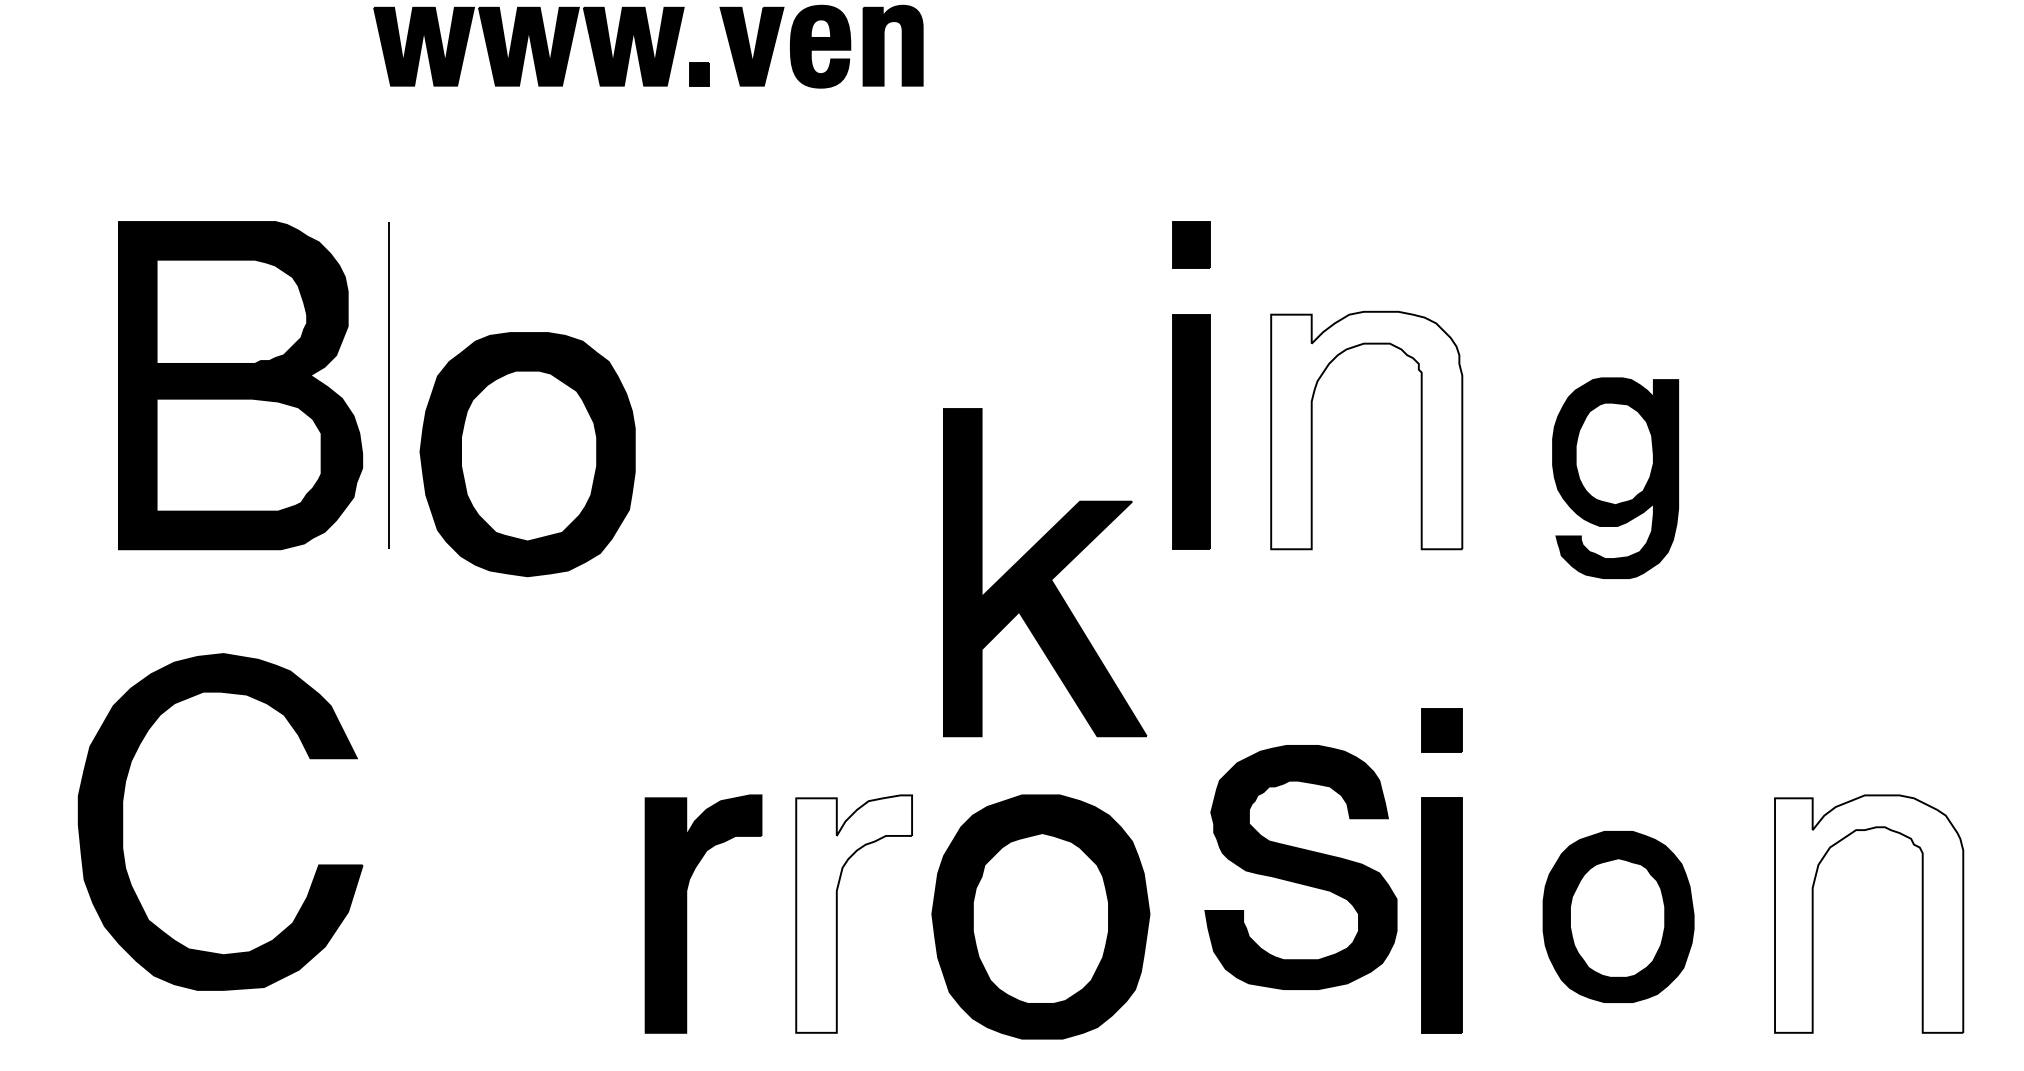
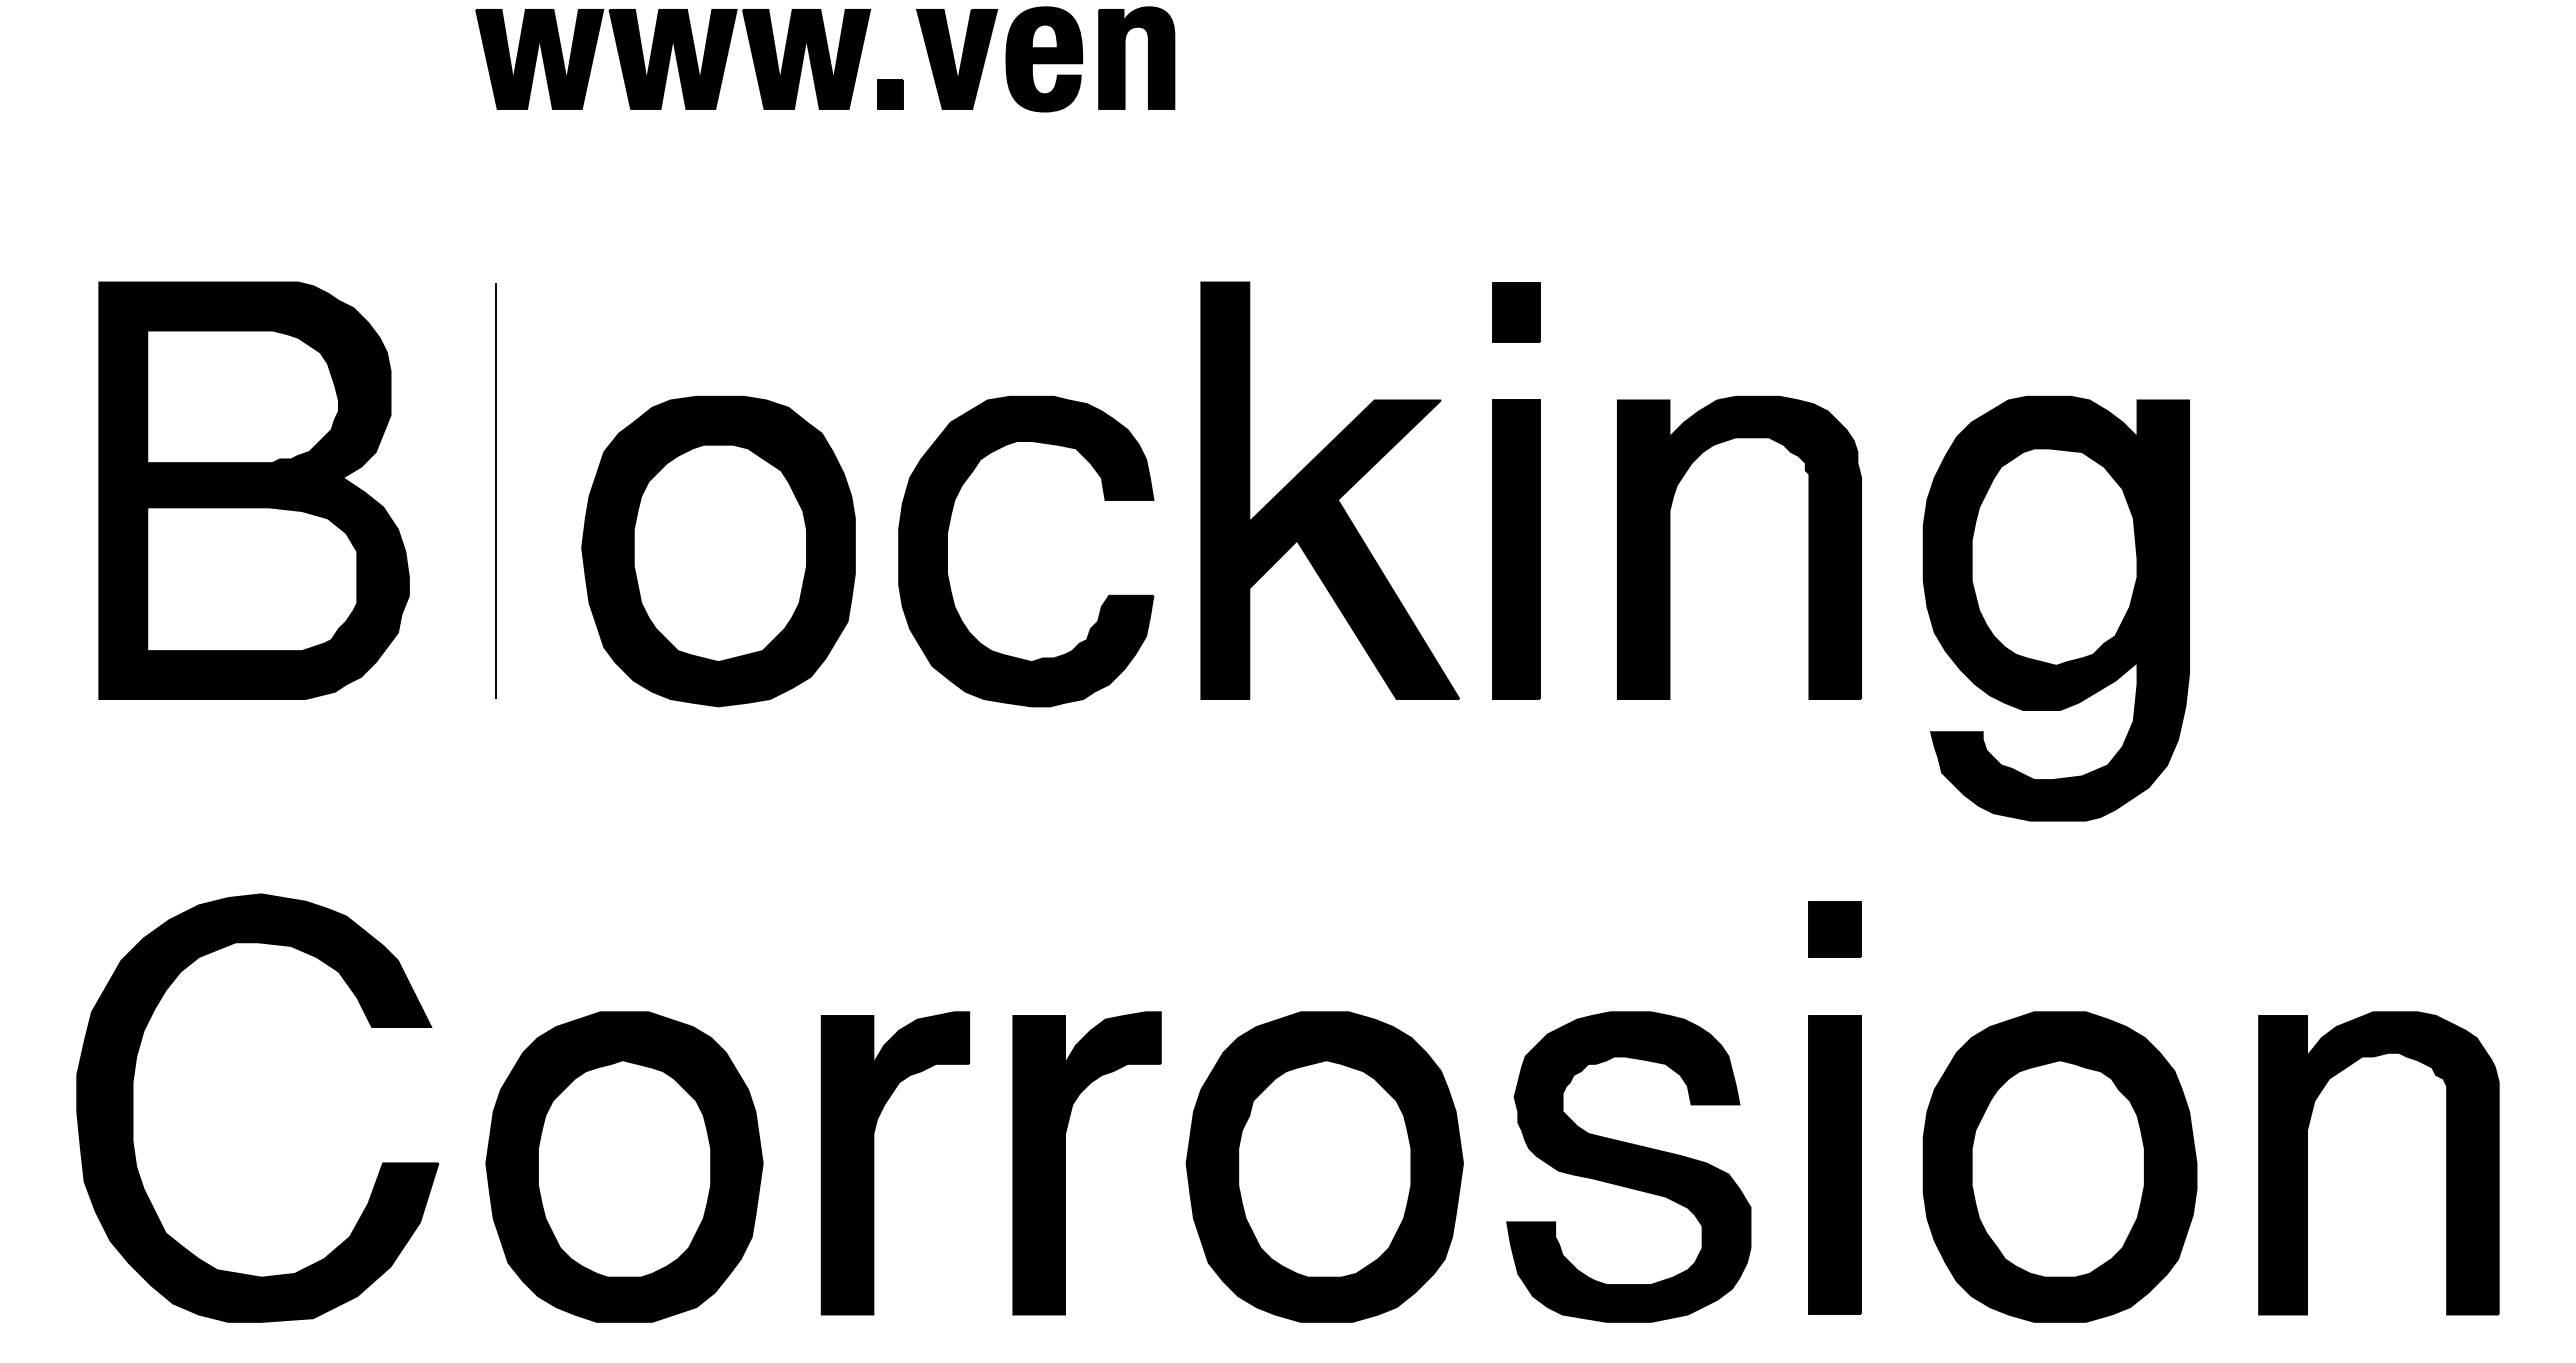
part: (240, 385) -> (253, 490), moved
fill: (1366, 430) -> (1739, 547), added
part: (744, 433) -> (947, 551), added
part: (527, 454) -> (718, 551), moved
part: (1615, 478) -> (2055, 608), size x1.67
part: (1044, 572) -> (1329, 490), moved
part: (122, 821) -> (133, 1107), moved
part: (1300, 867) -> (1628, 1166), moved
fill: (853, 914) -> (1086, 1163), added
fill: (1868, 914) -> (2378, 1163), added
part: (490, 916) -> (624, 1166), added
part: (1618, 916) -> (2059, 1166), size x1.43

